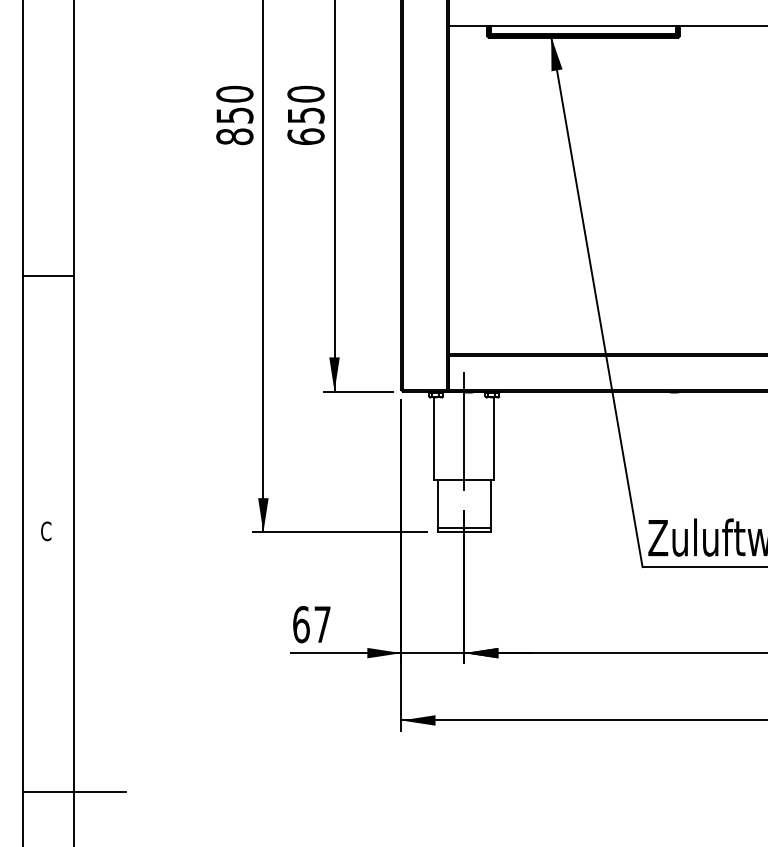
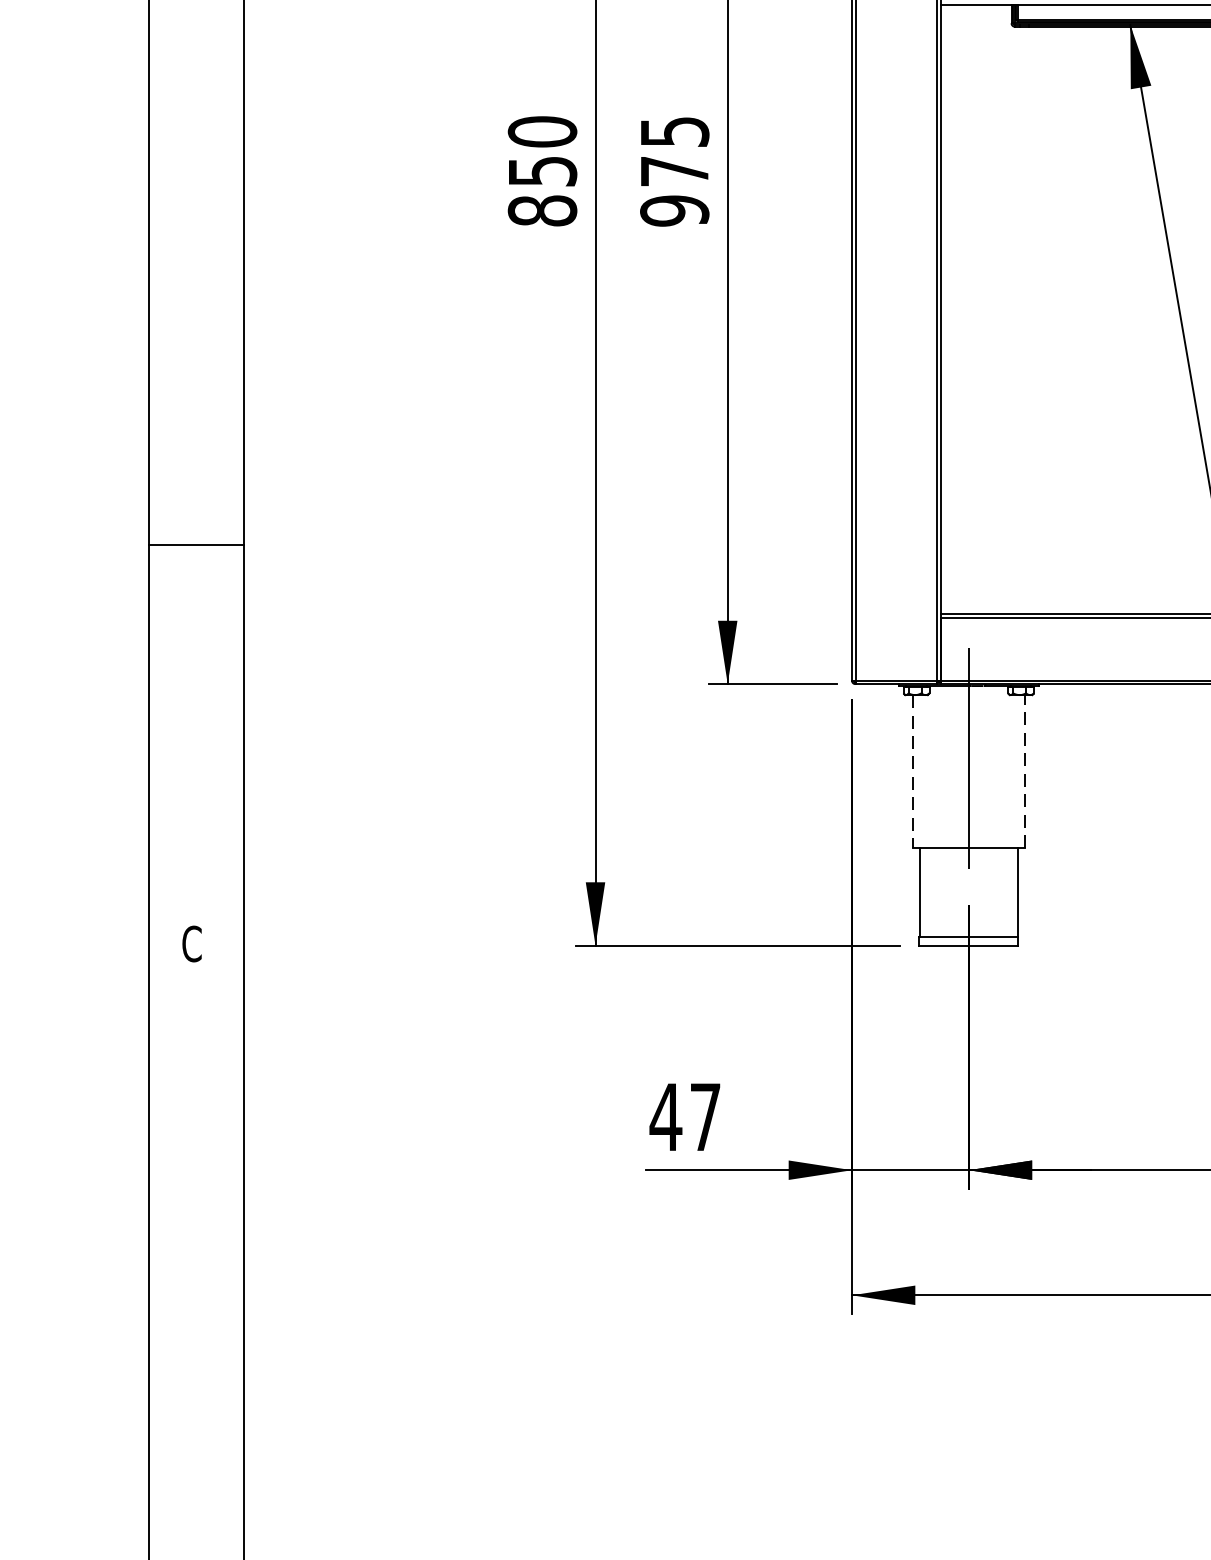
text: (305, 115) -> (673, 171), 650 -> 975
line: (48, 275) -> (196, 544), moved
line: (494, 438) -> (1024, 771), solid -> dashed
line: (434, 439) -> (913, 773), solid -> dashed
text: (301, 624) -> (666, 1117), 67 -> 47
line: (74, 791) -> (244, 1427), removed

